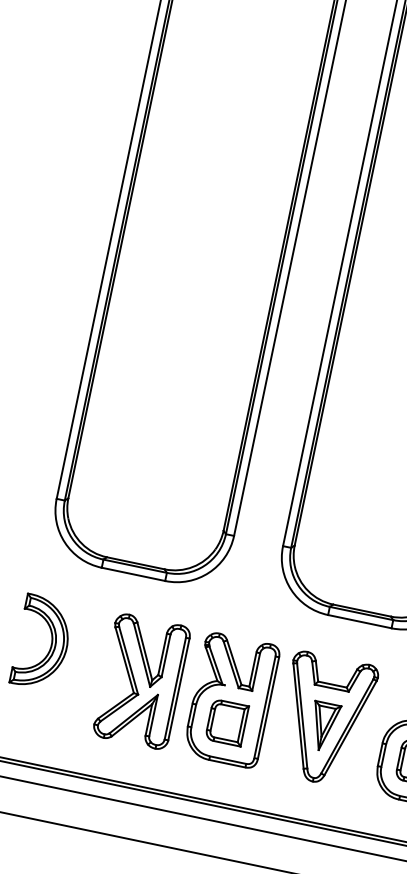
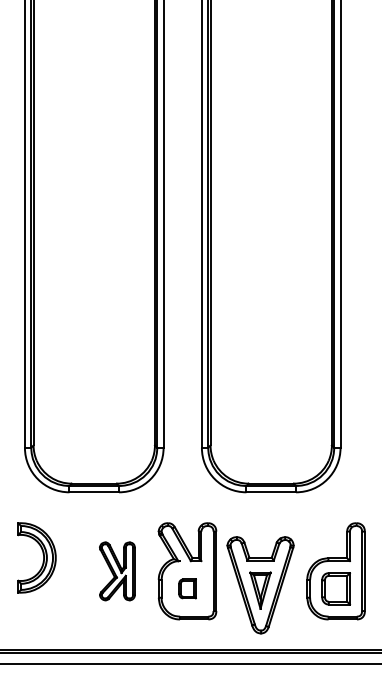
part: (142, 681) -> (117, 571), size x0.6
part: (324, 720) -> (260, 585), moved
part: (227, 722) -> (187, 588), size x0.6

